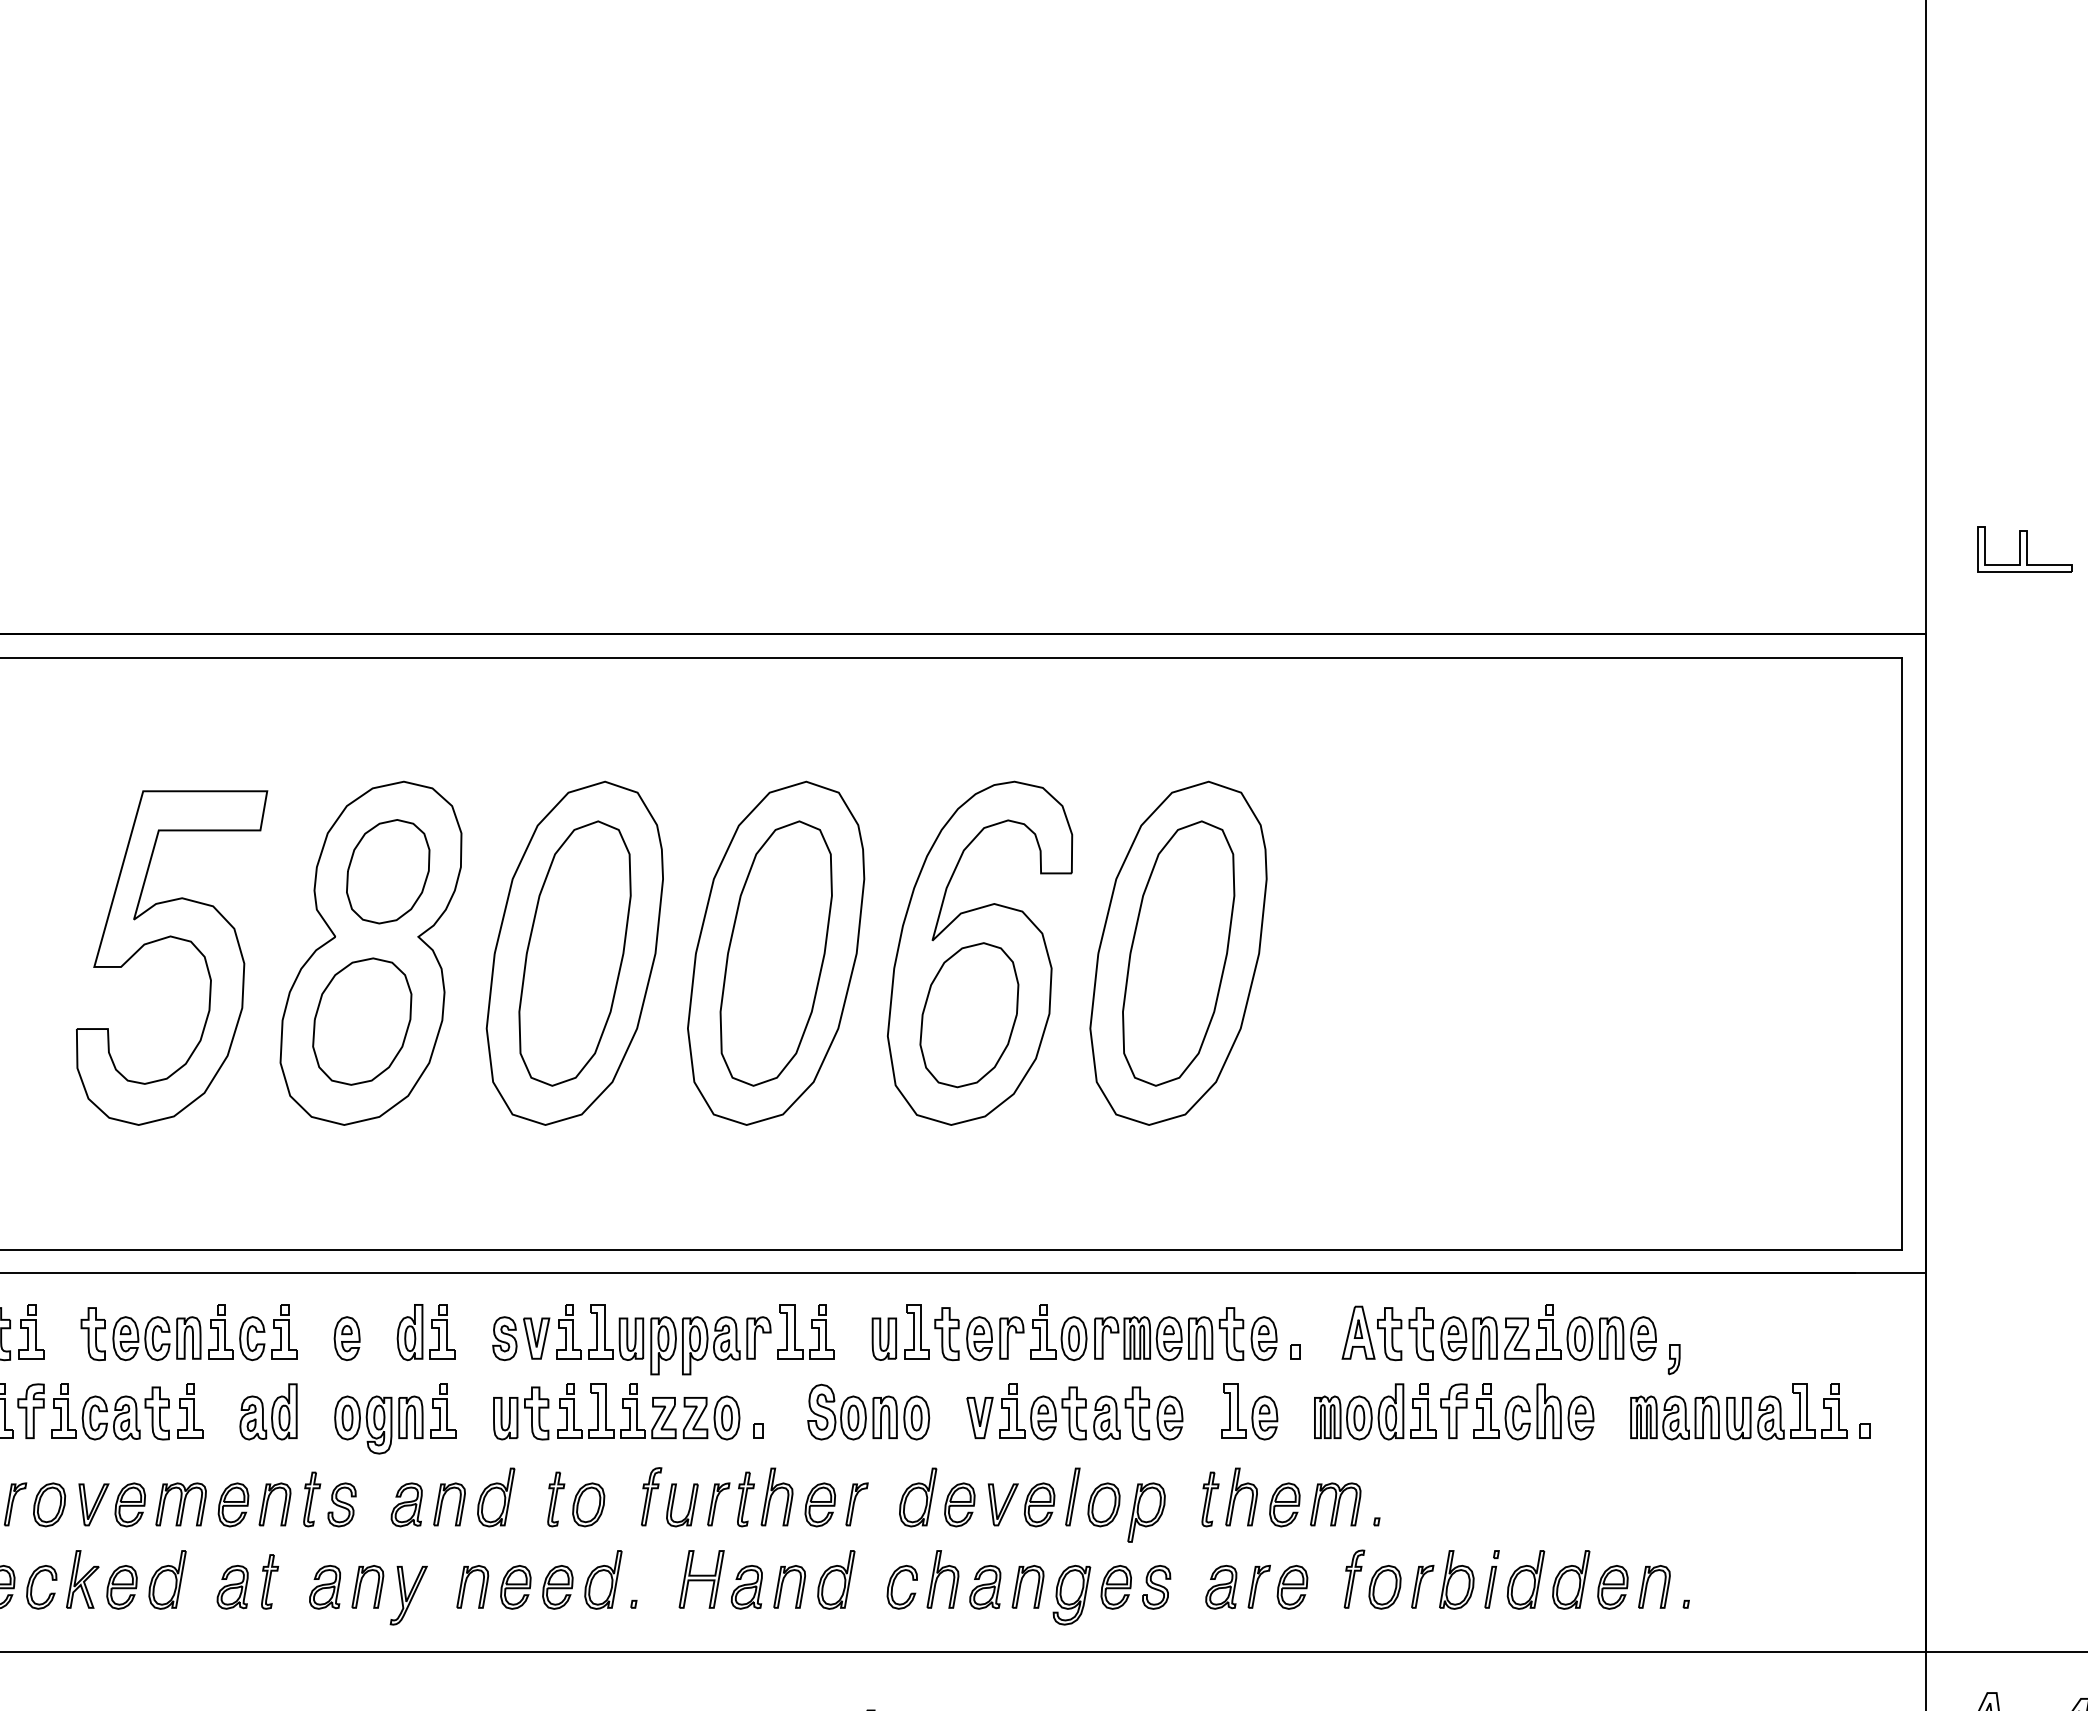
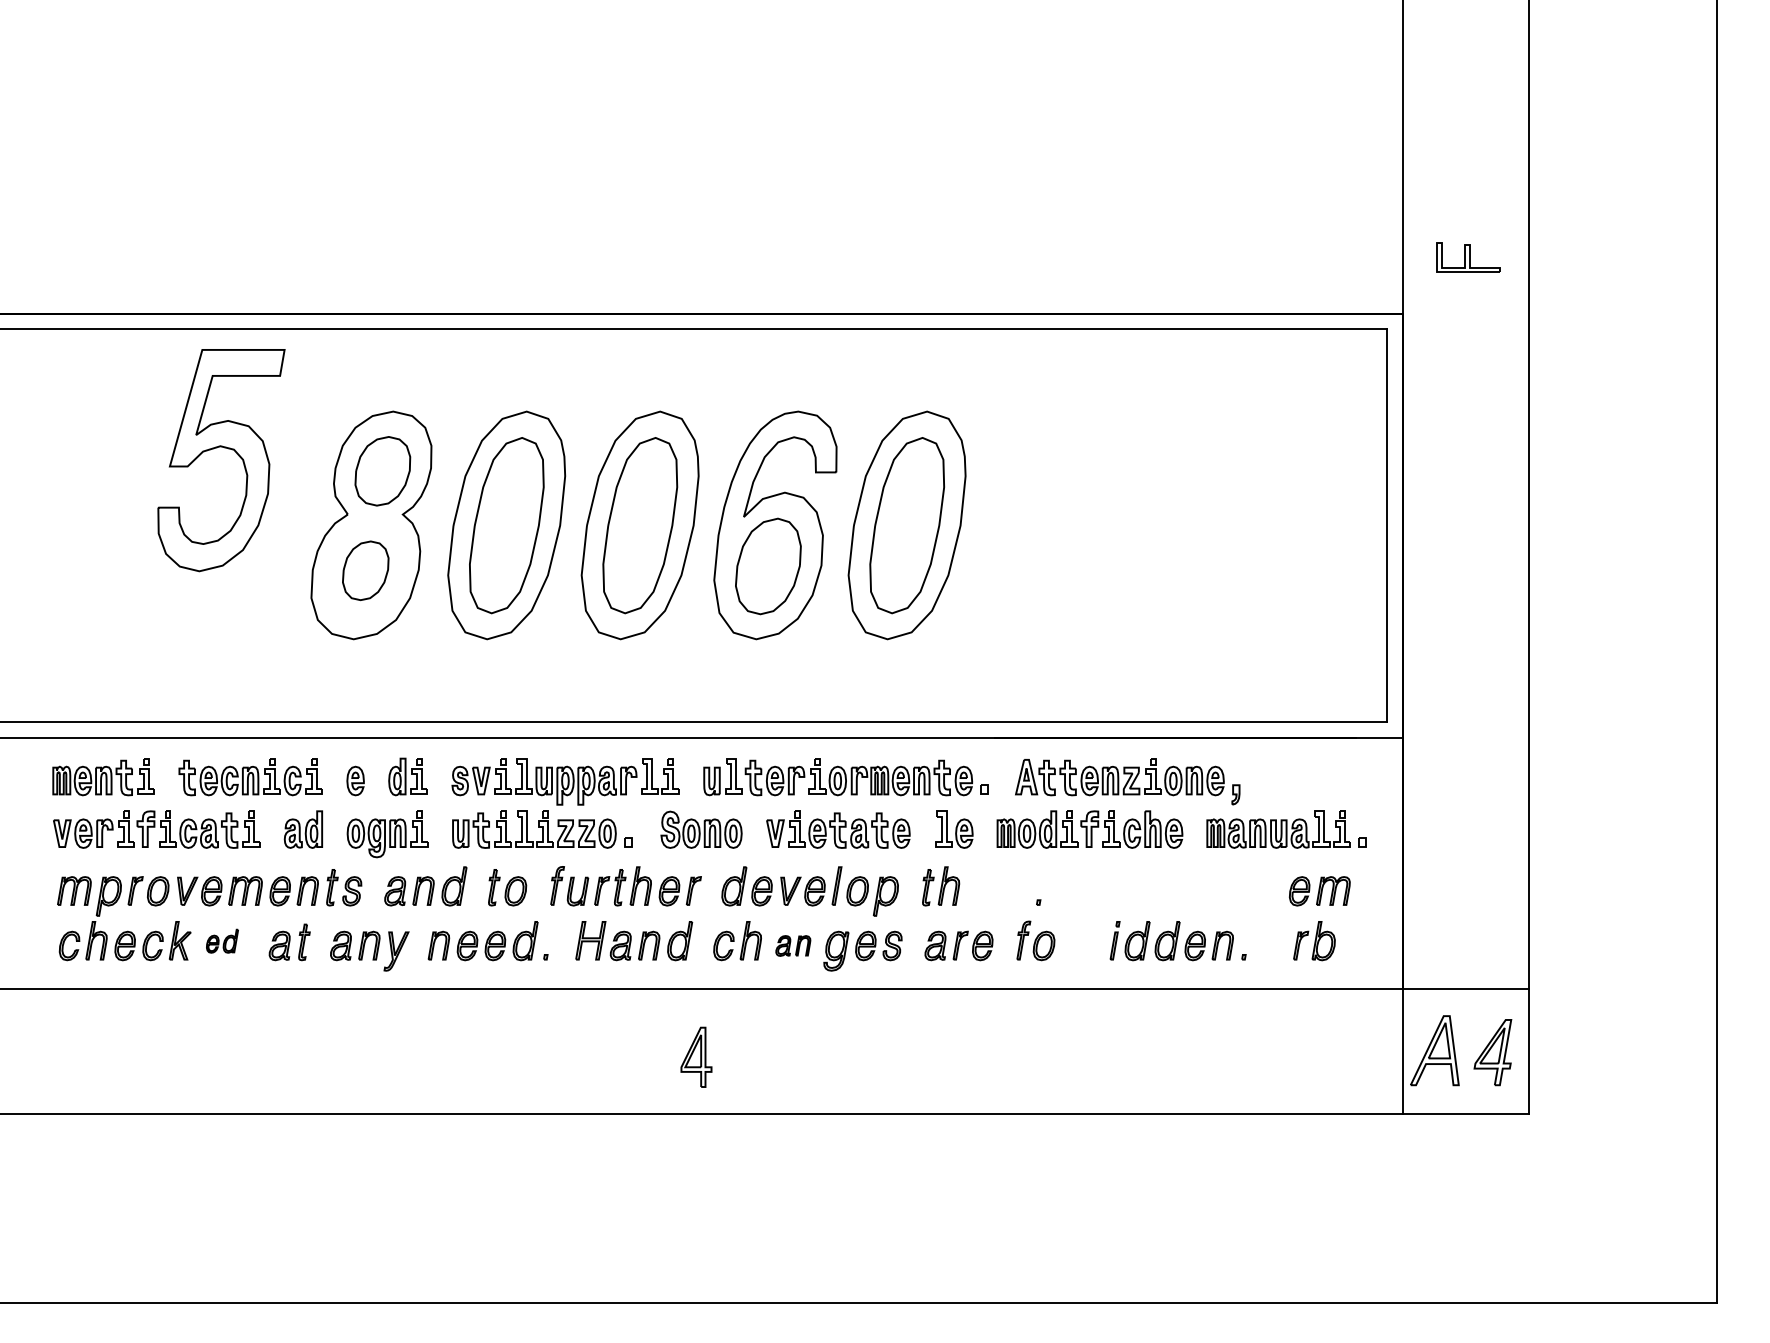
part: (176, 939) -> (224, 448), moved
part: (362, 1021) -> (365, 570), size x0.7
part: (1314, 1505) -> (1319, 891), moved
part: (146, 1580) -> (222, 941), size x0.6
part: (1442, 1580) -> (1314, 941), moved
part: (1007, 1586) -> (793, 945), size x0.7

